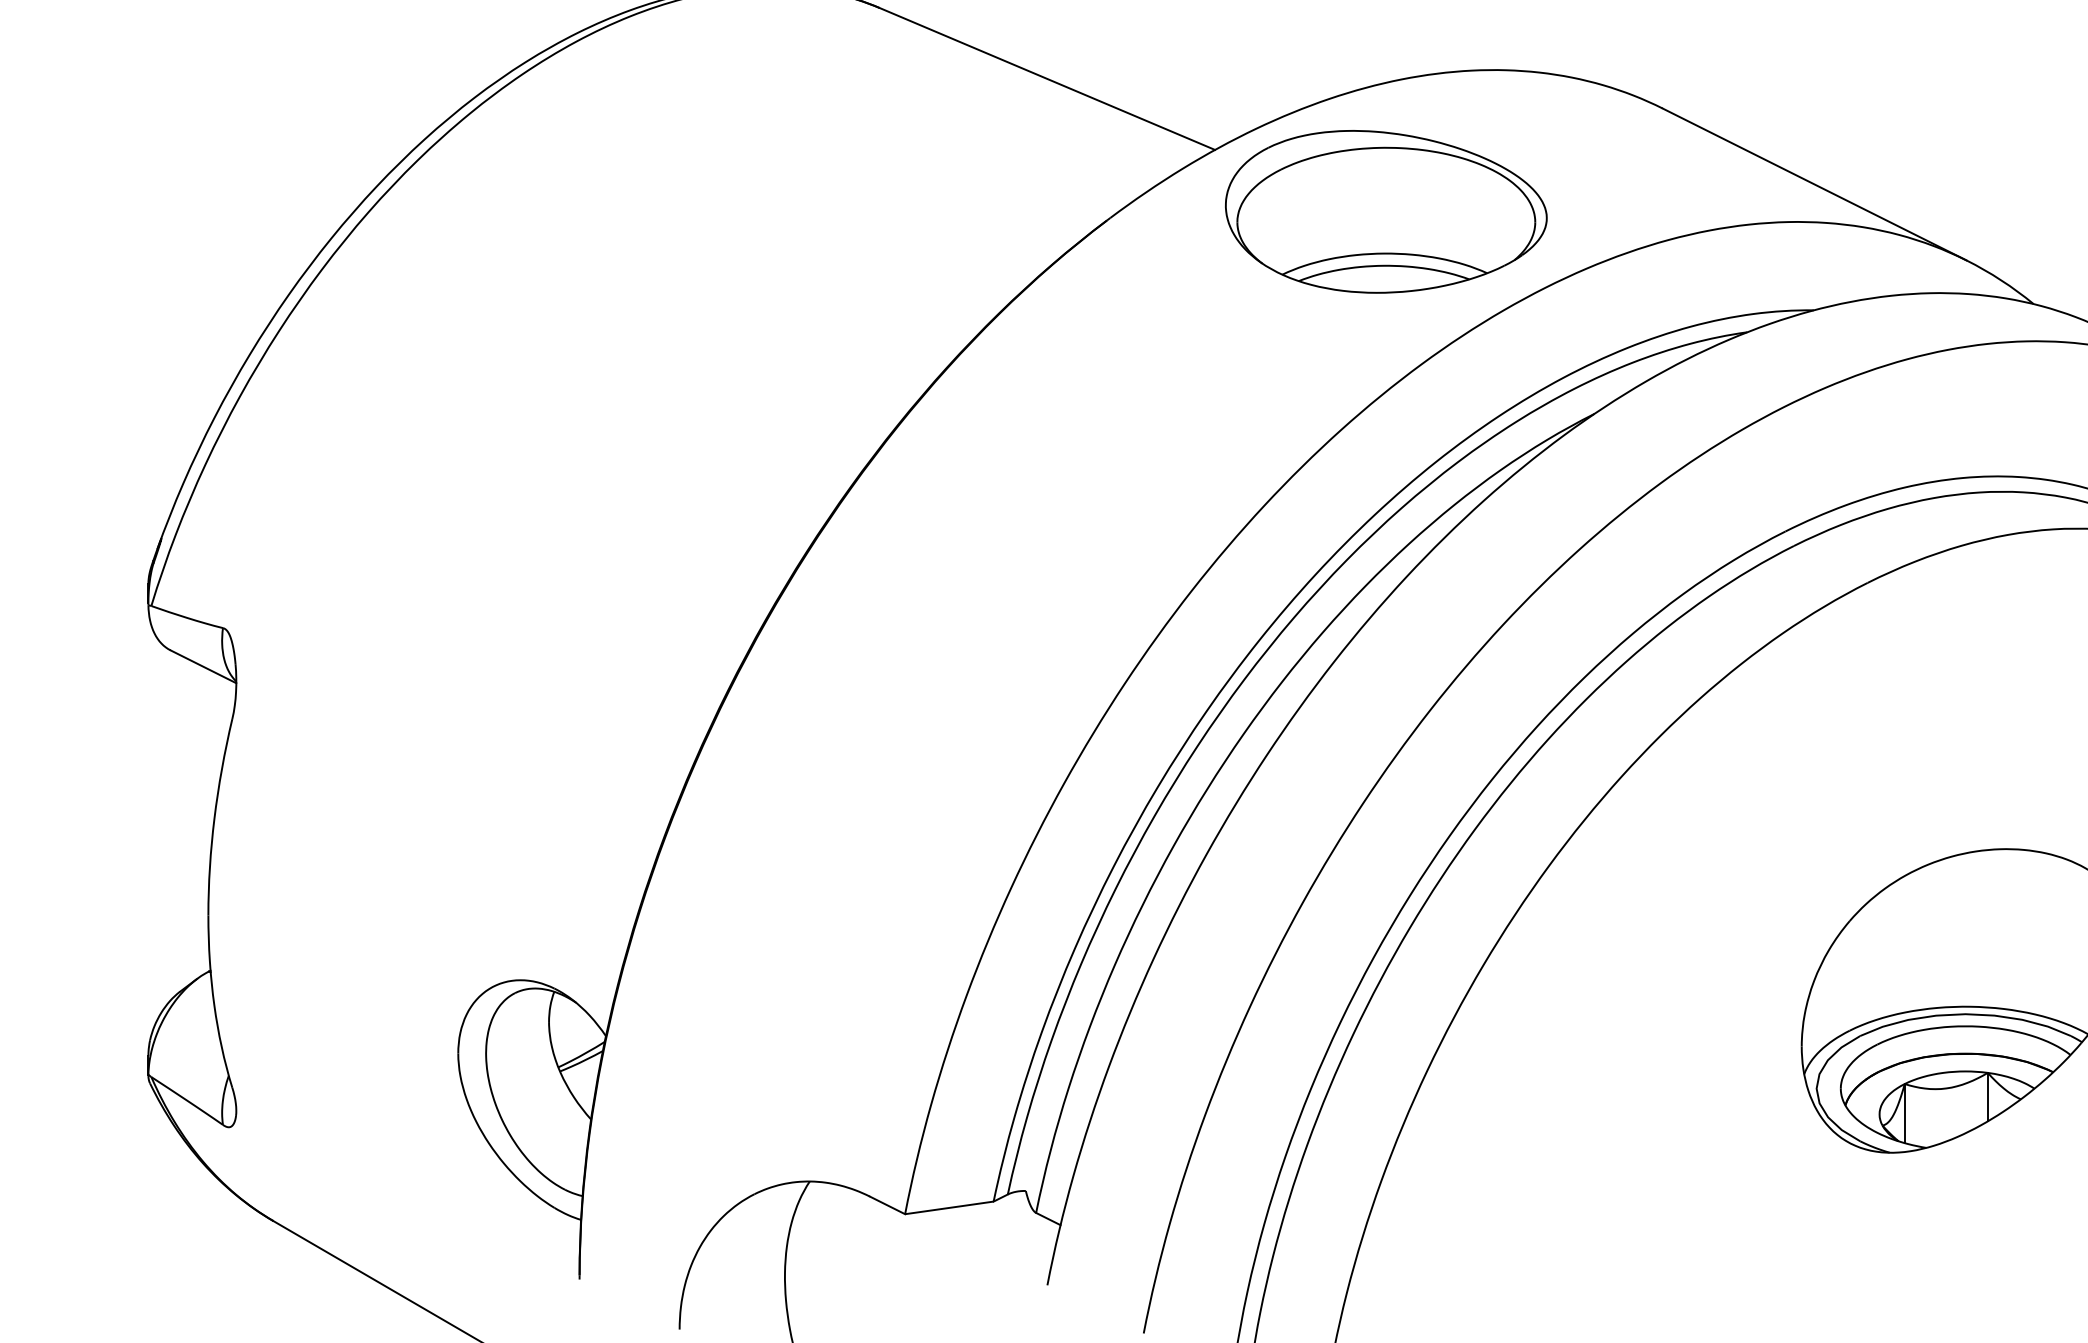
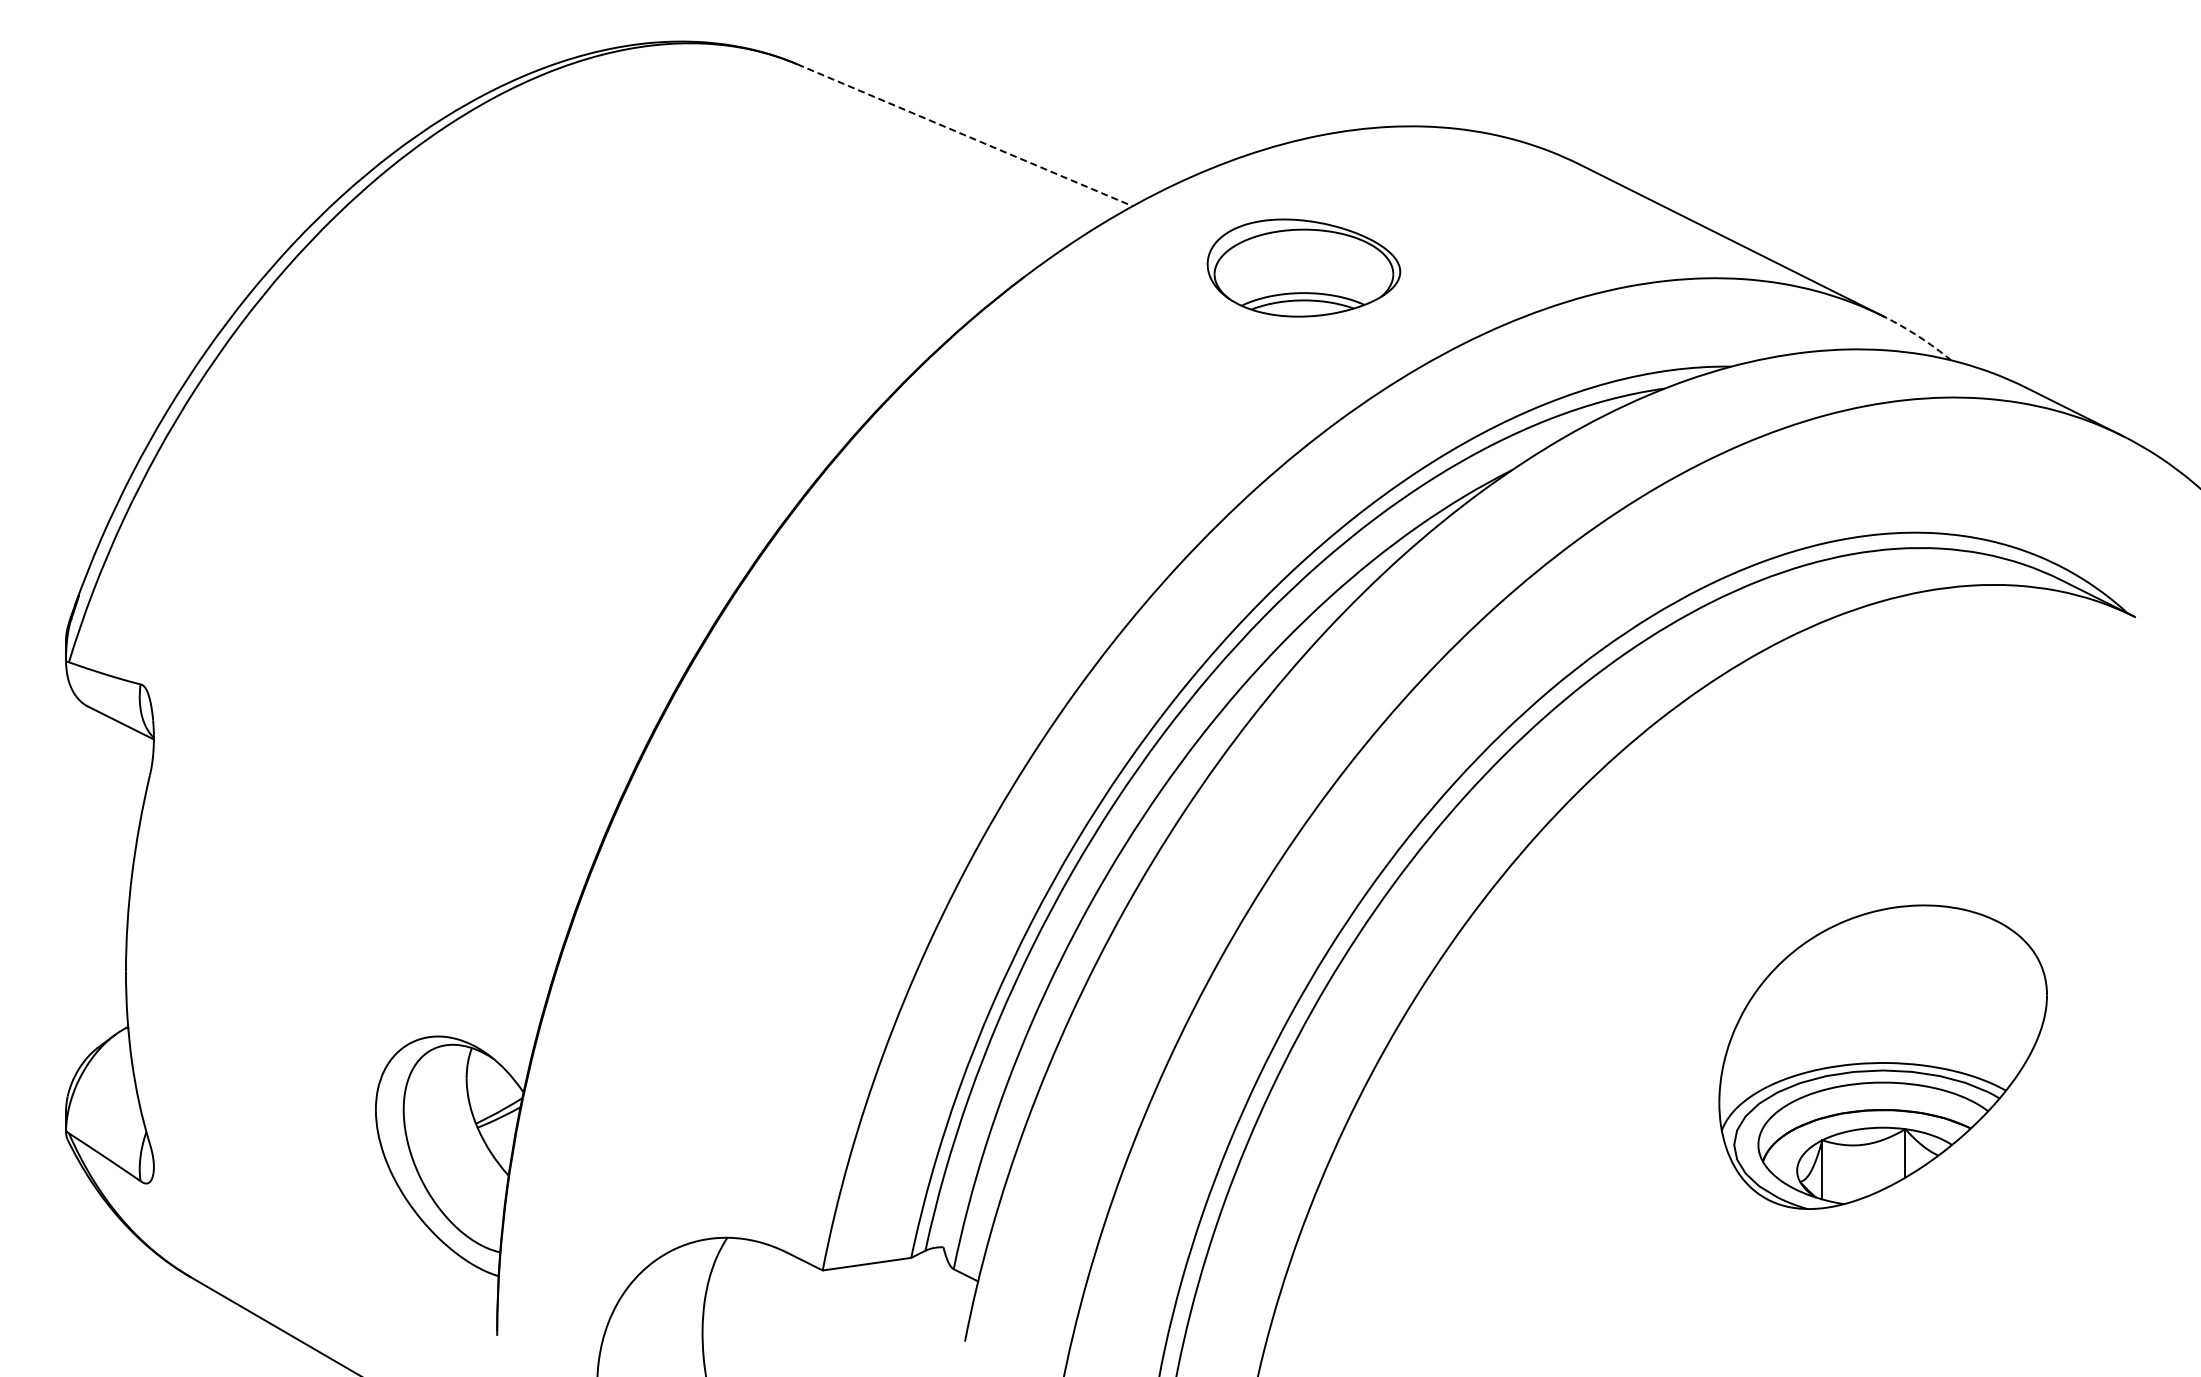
line: (1047, 79) -> (965, 135), solid -> dashed
part: (1385, 211) -> (1303, 267), size x0.6
arc: (2000, 280) -> (1918, 336), solid -> dashed

